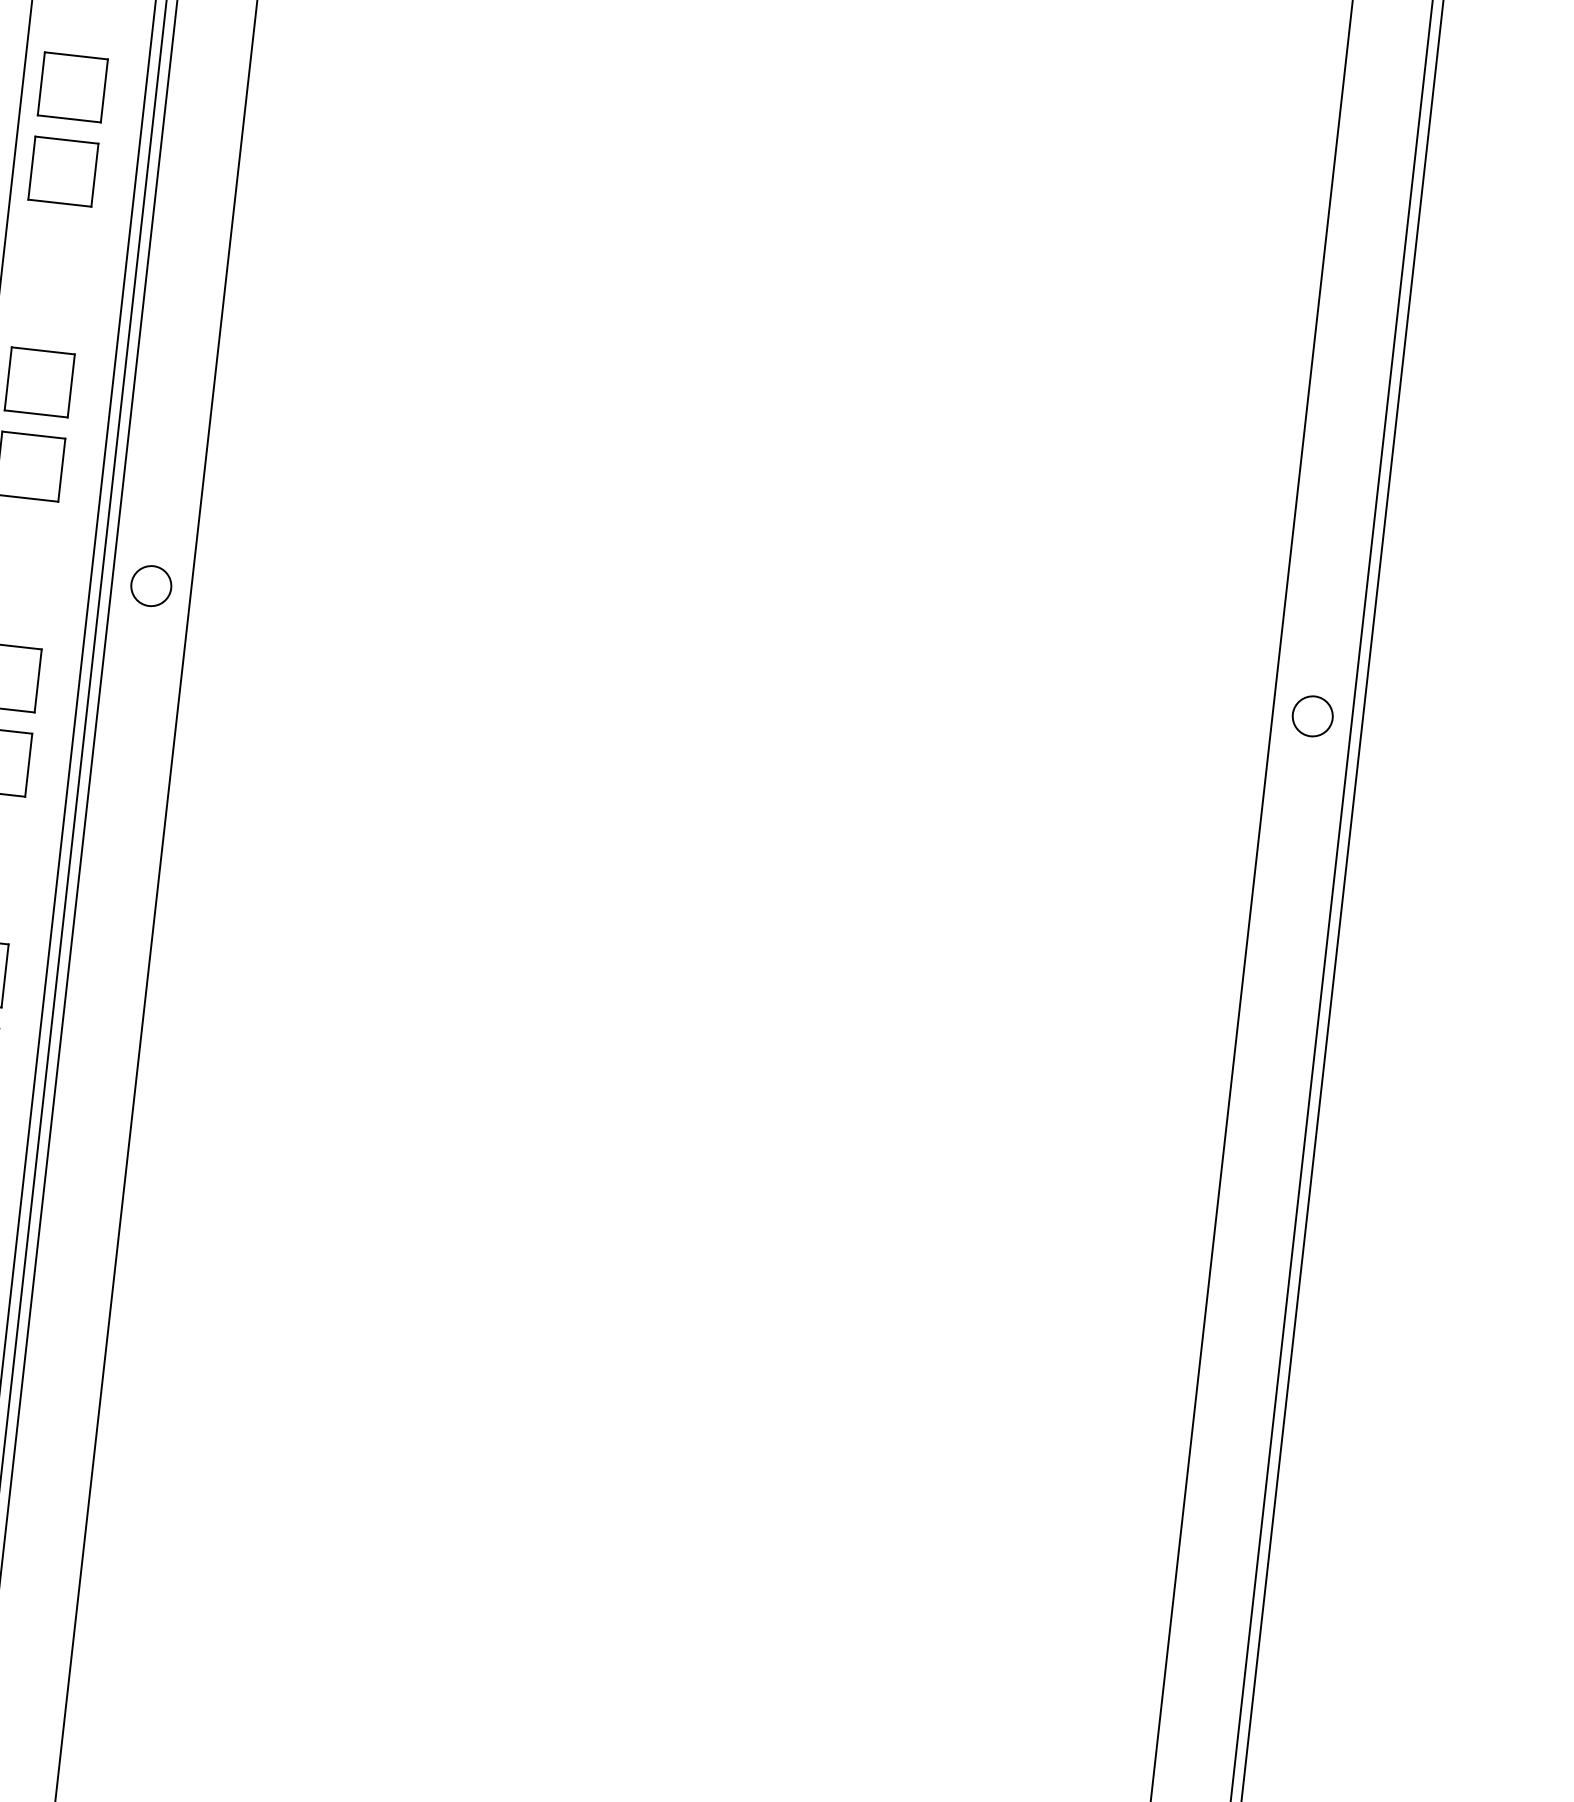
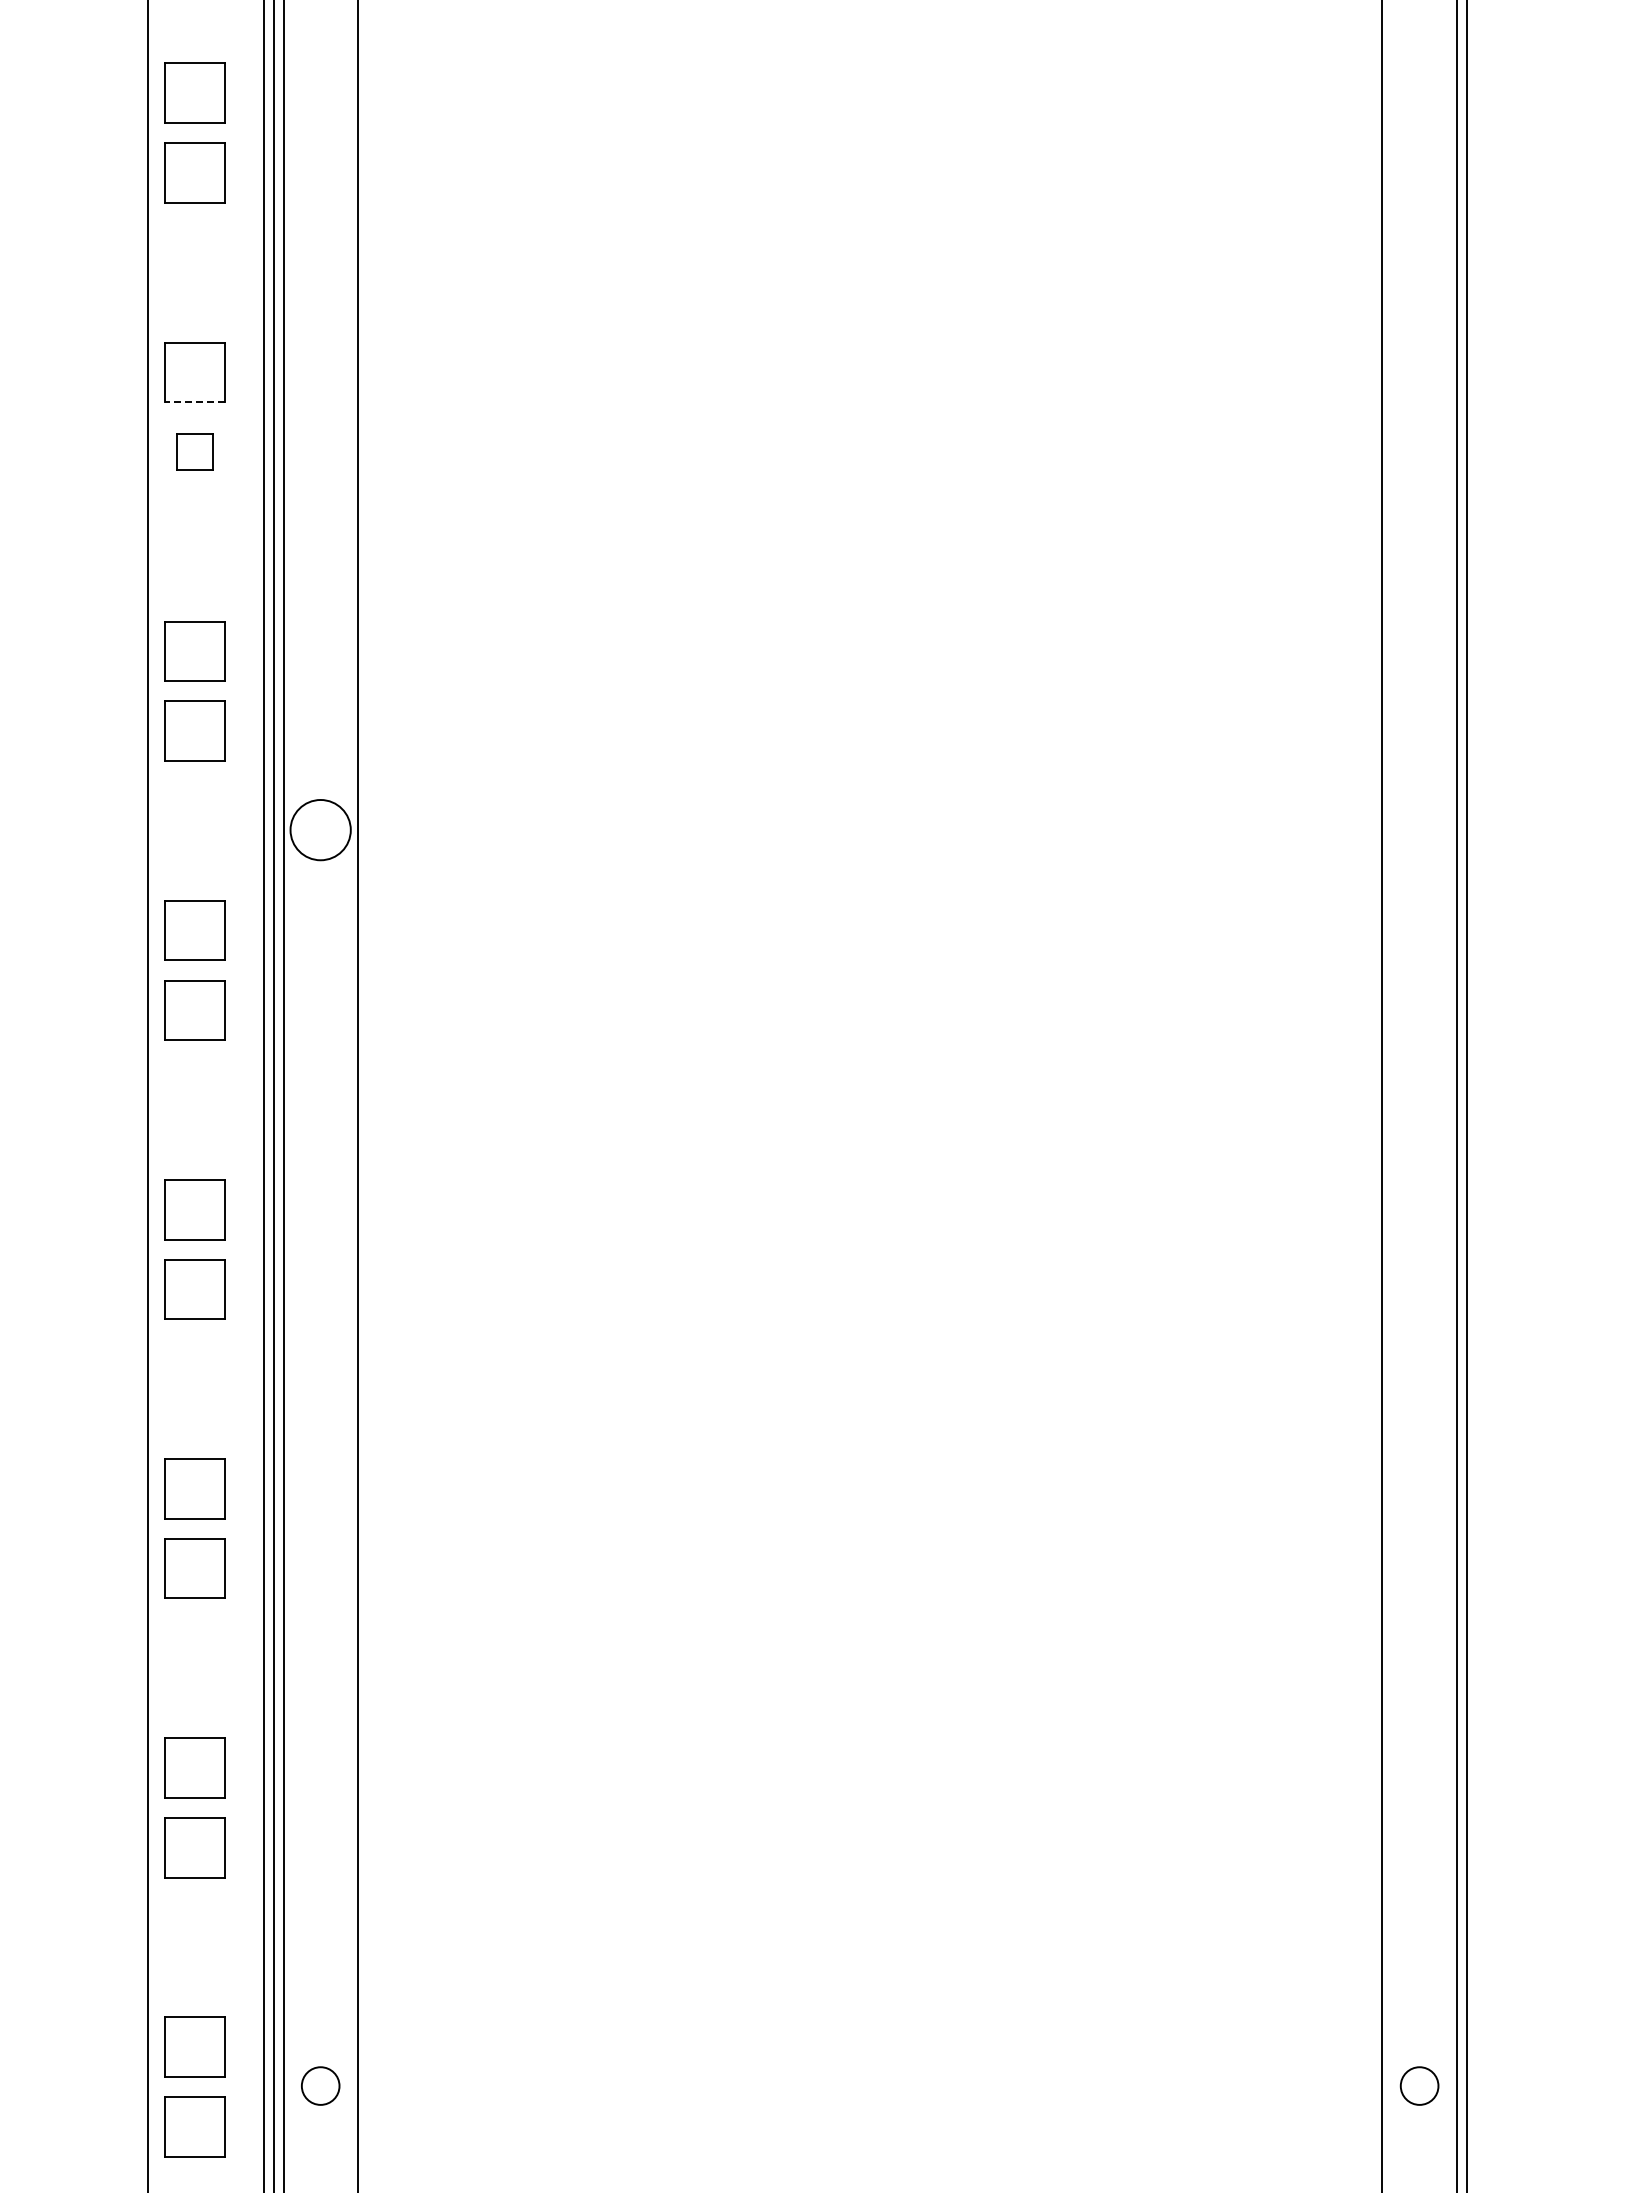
line: (69, 119) -> (195, 402), solid -> dashed
part: (62, 170) -> (194, 451), size x0.6
circle: (151, 585) -> (320, 829), size x1.6
circle: (1312, 715) -> (1419, 829), removed

